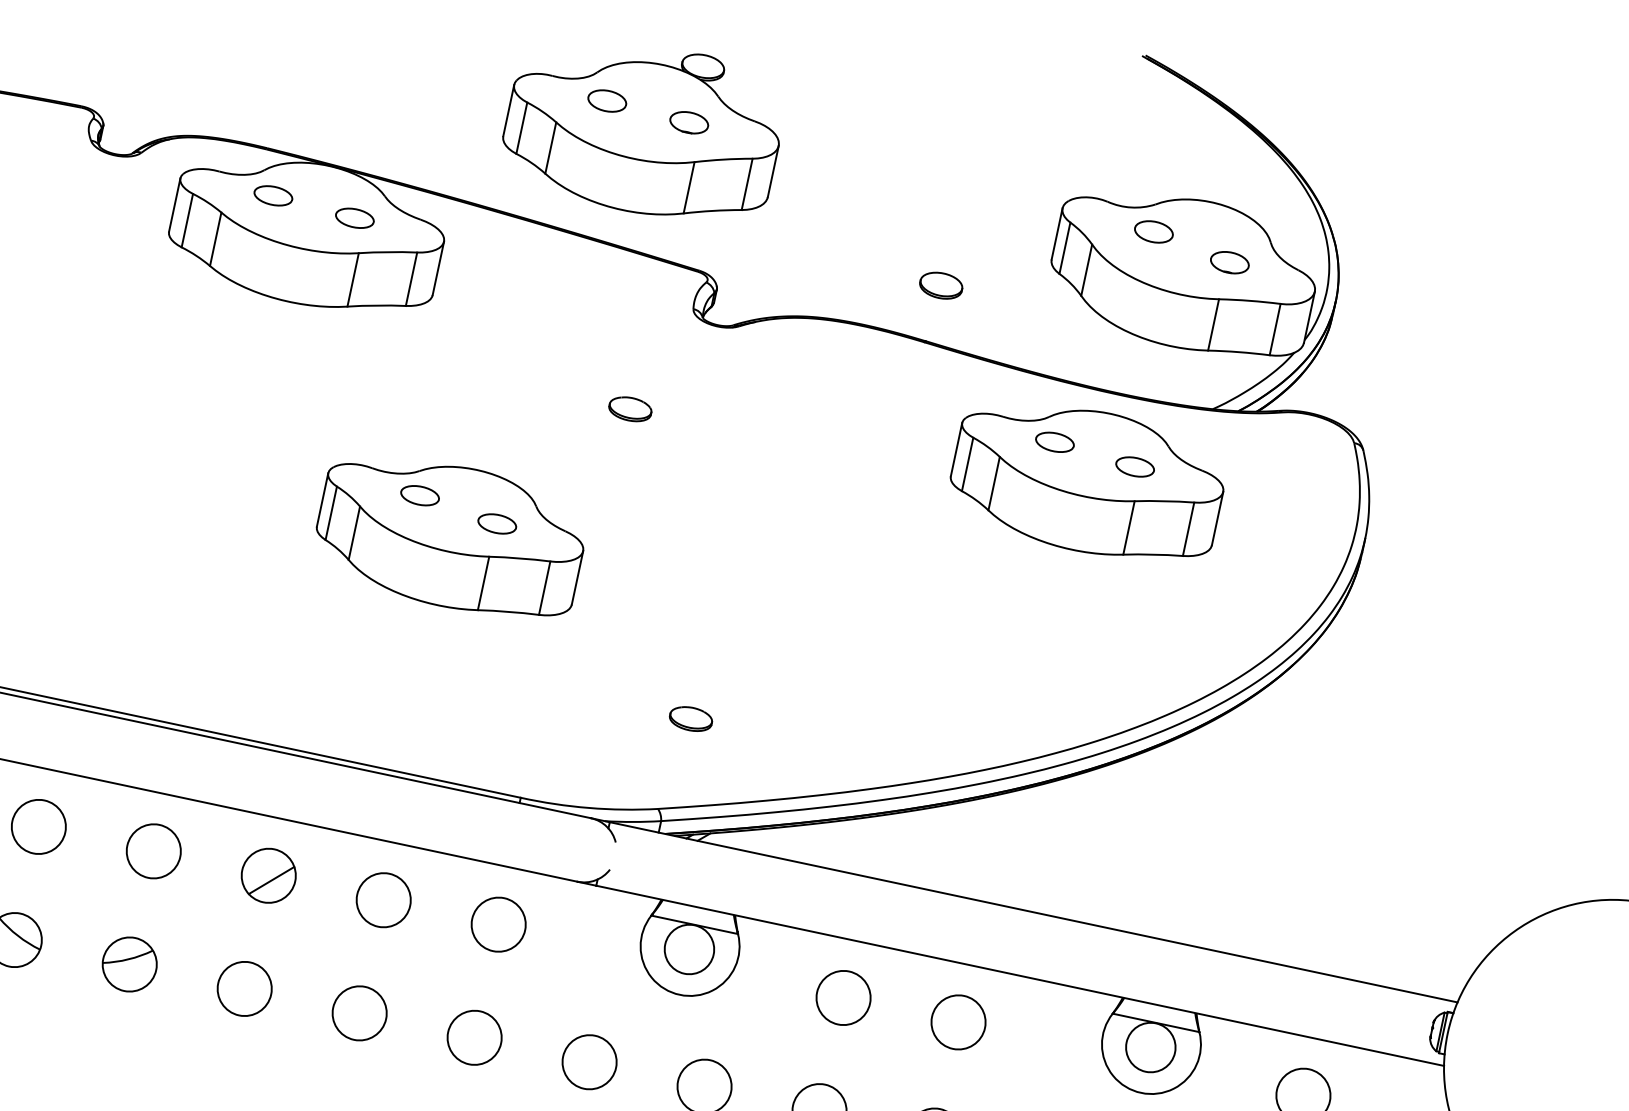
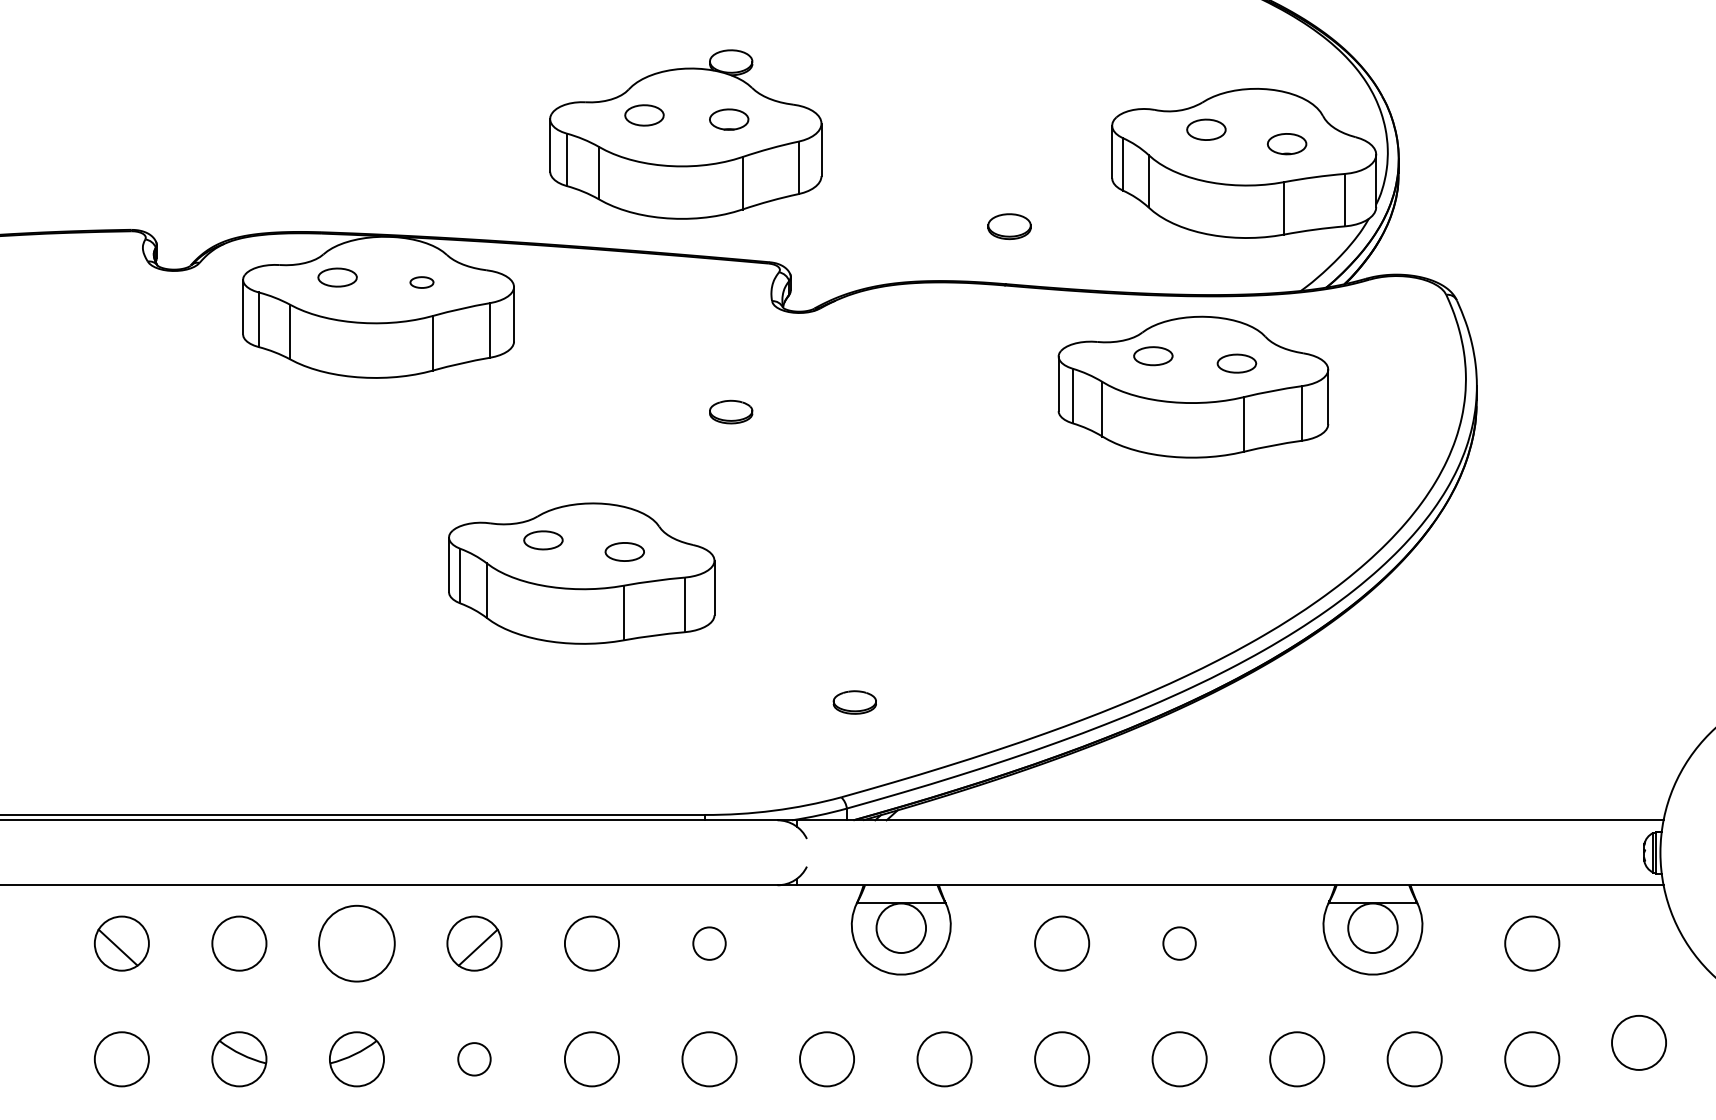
part: (354, 218) -> (421, 282), size x0.6
circle: (153, 851) -> (356, 943), size x1.4
circle: (498, 924) -> (709, 943), size x0.6
circle: (244, 989) -> (474, 1059), size x0.6
circle: (958, 1022) -> (1179, 943), size x0.6

